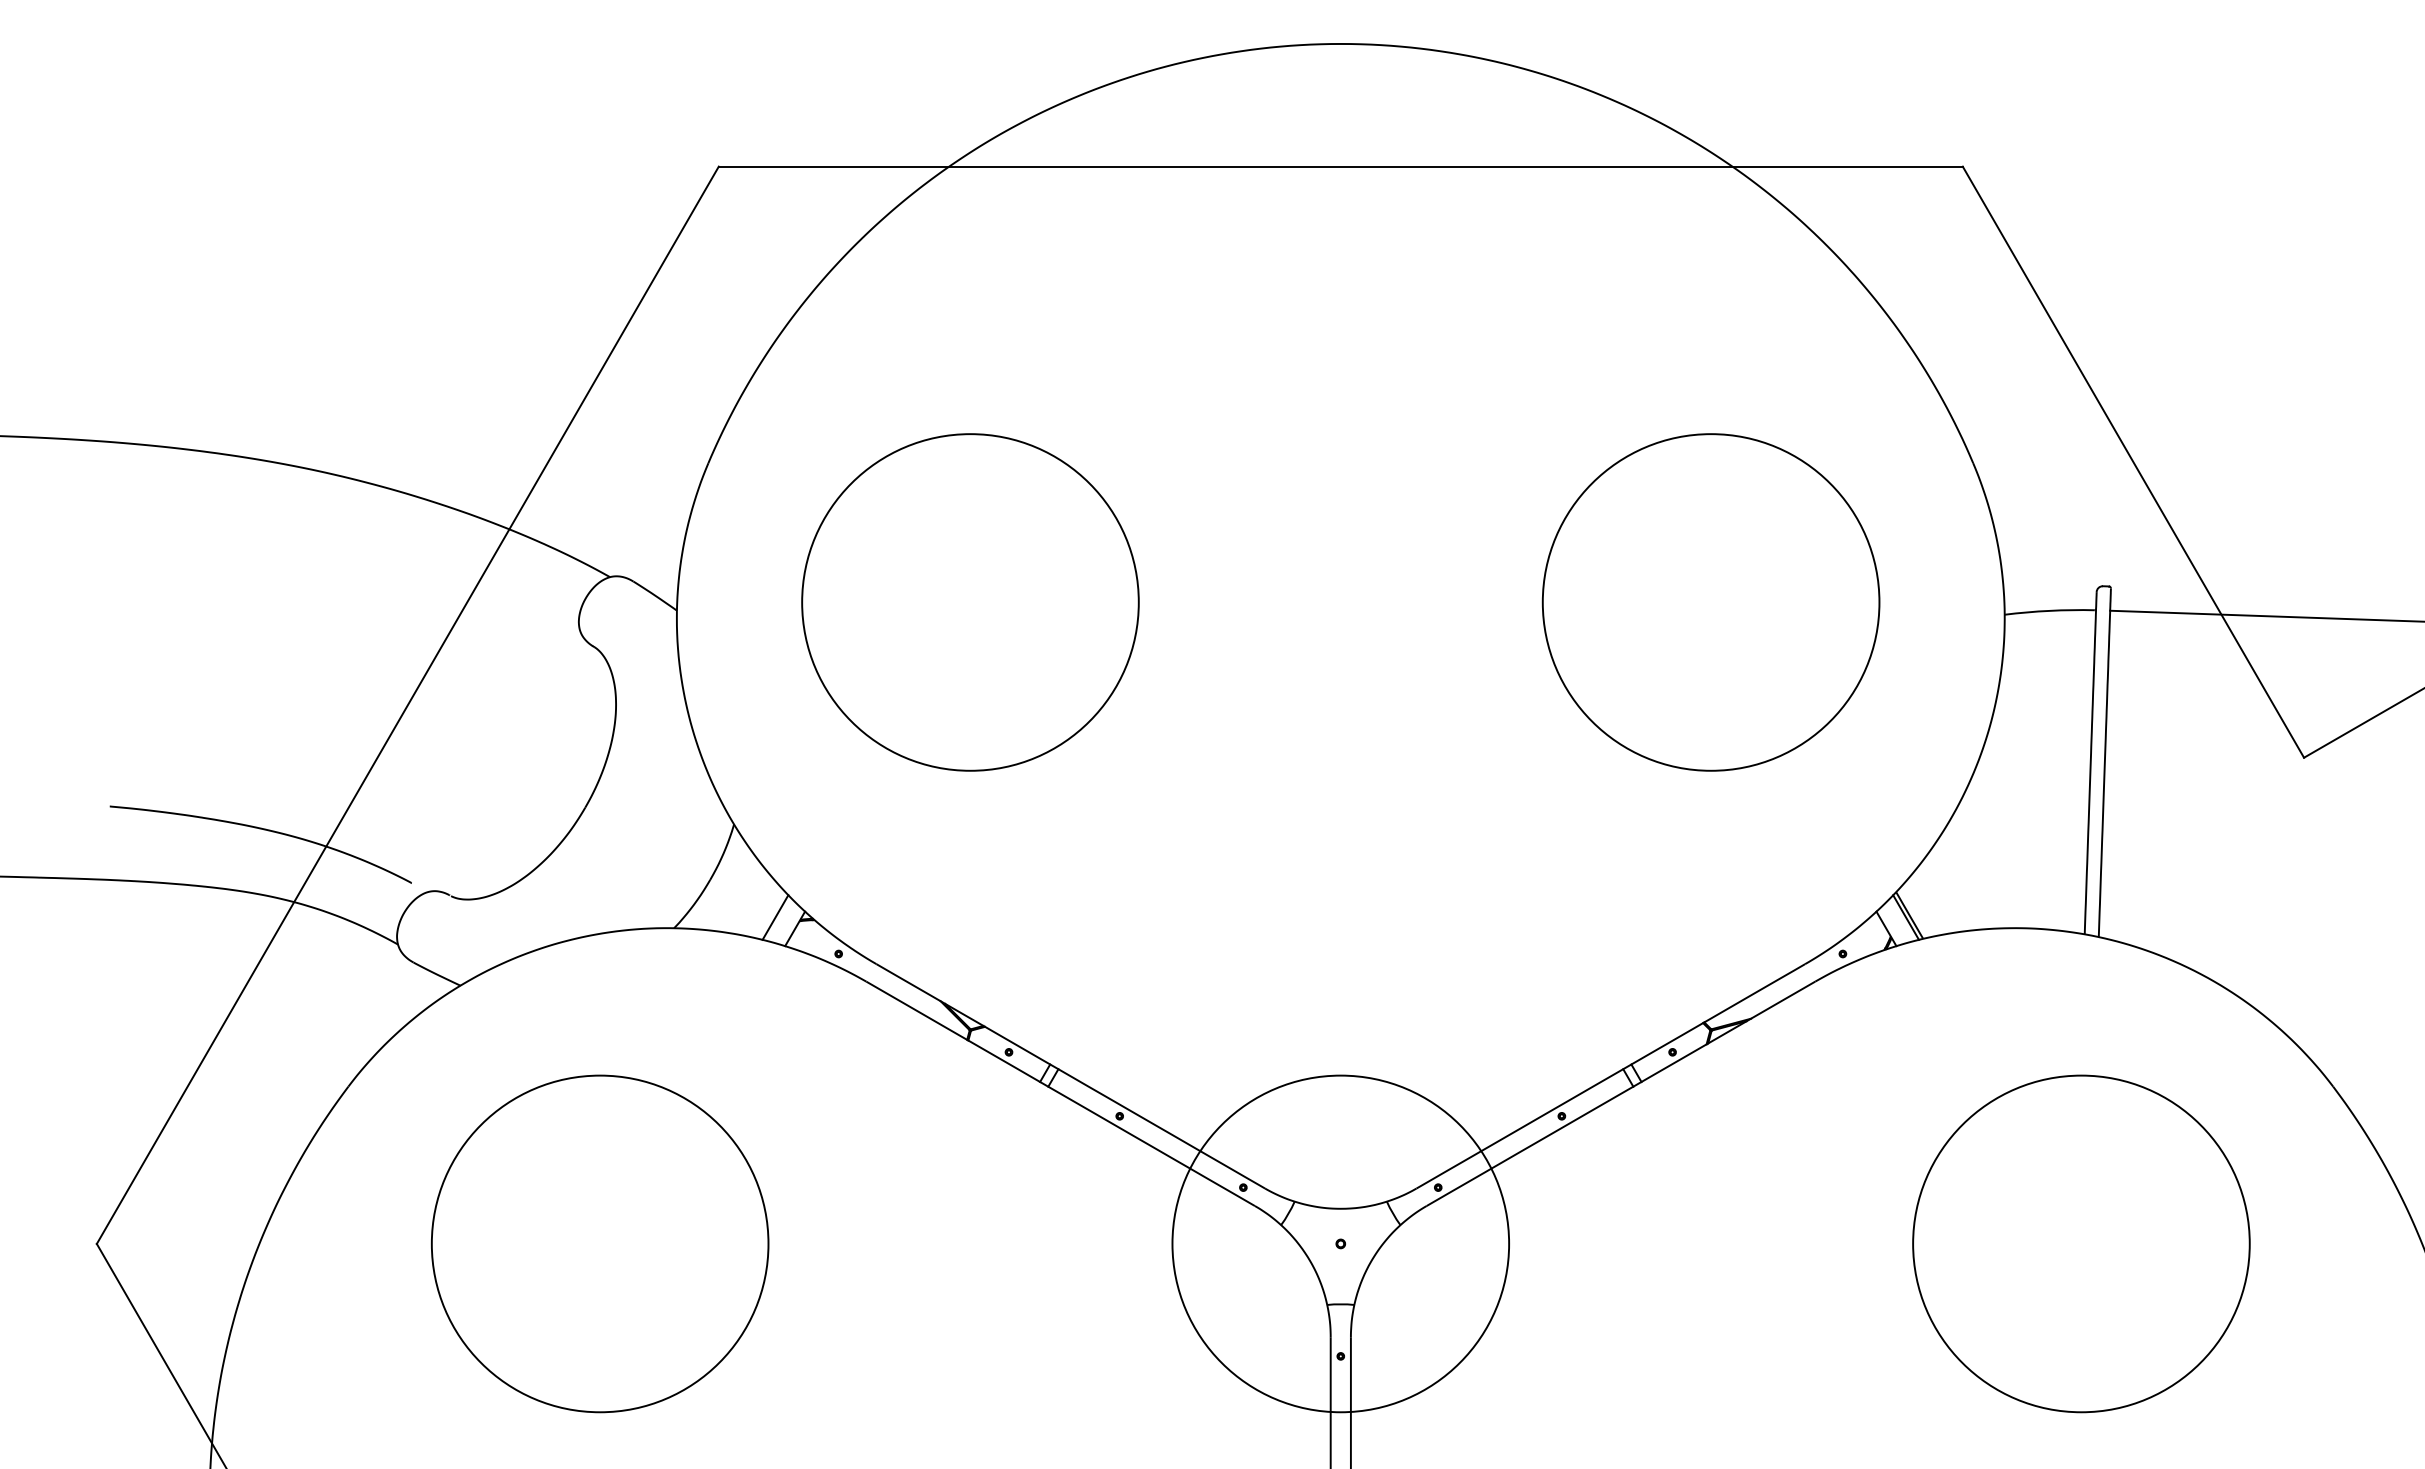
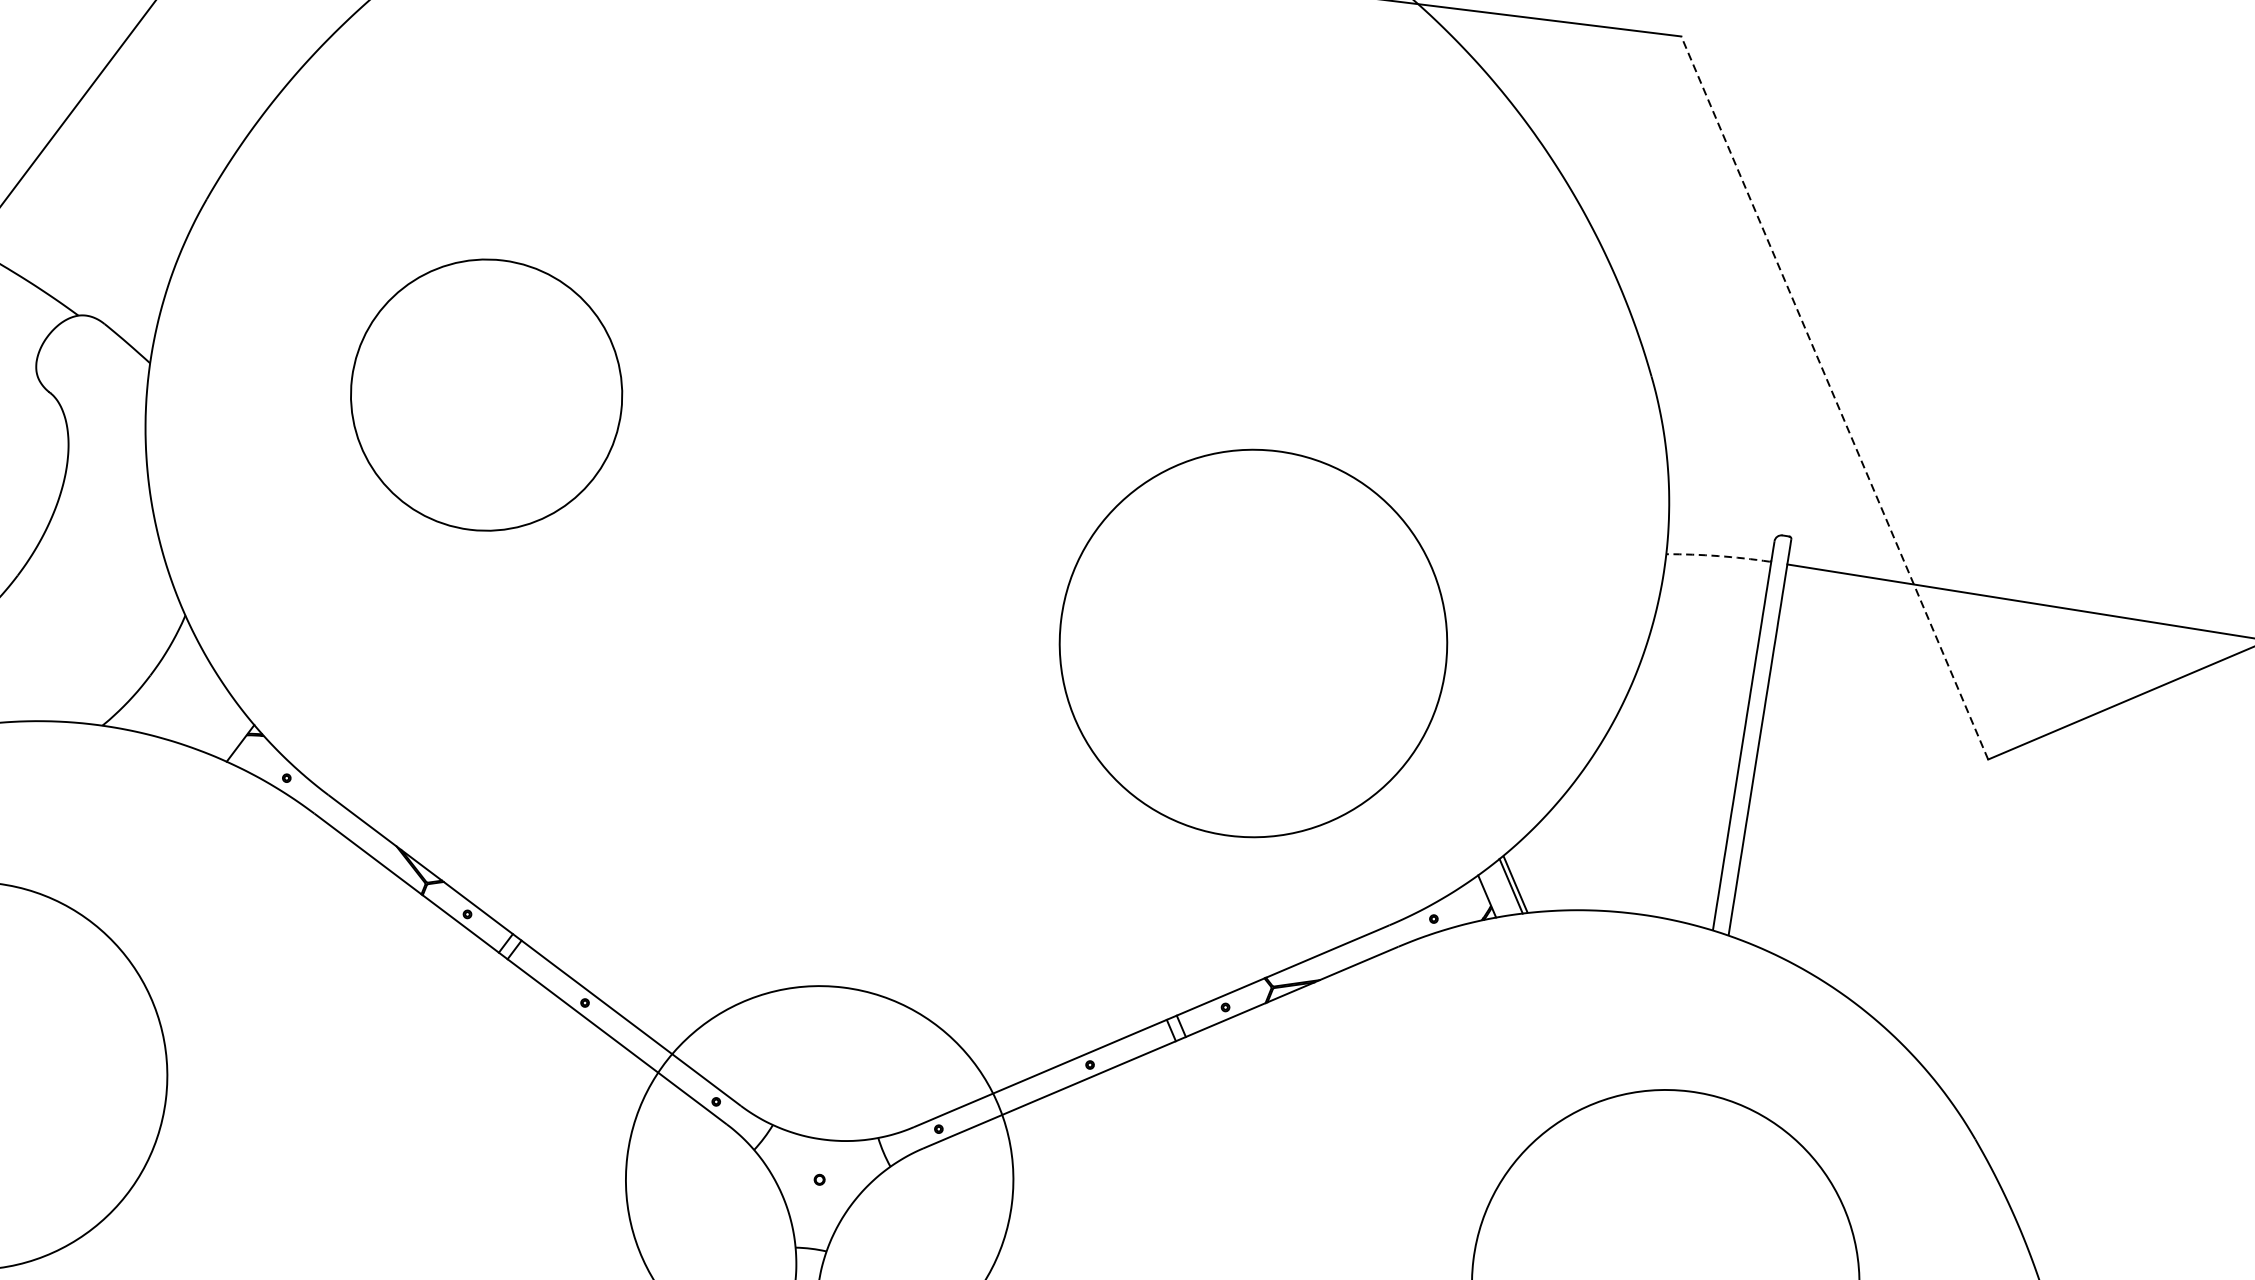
line: (2133, 461) -> (1834, 397), solid -> dashed
circle: (970, 602) -> (486, 395), size x0.7
circle: (1710, 602) -> (1252, 643), moved
arc: (2049, 610) -> (1718, 555), solid -> dashed
line: (775, 917) -> (219, 727), removed

